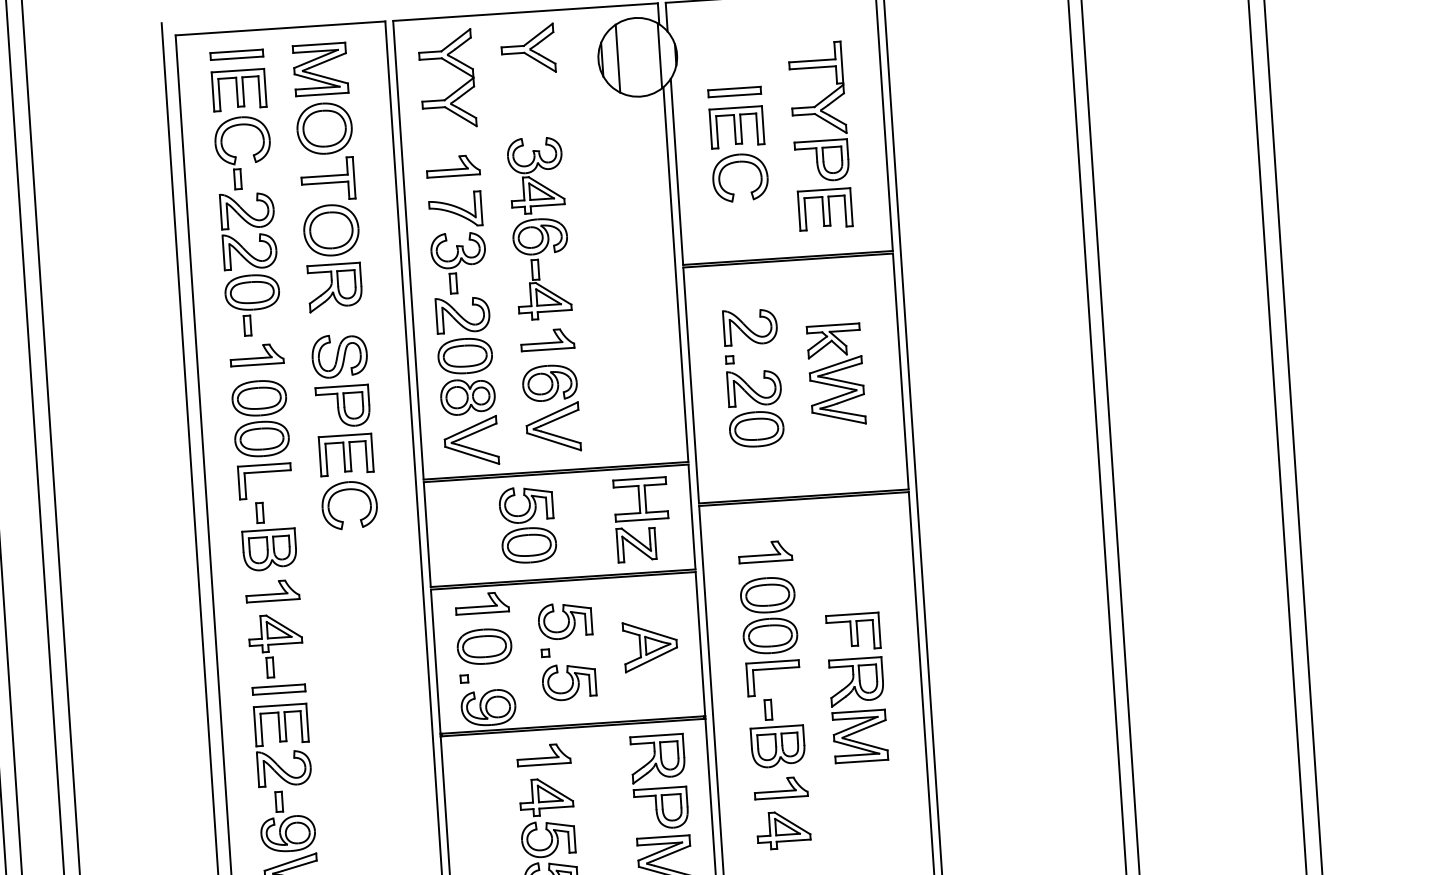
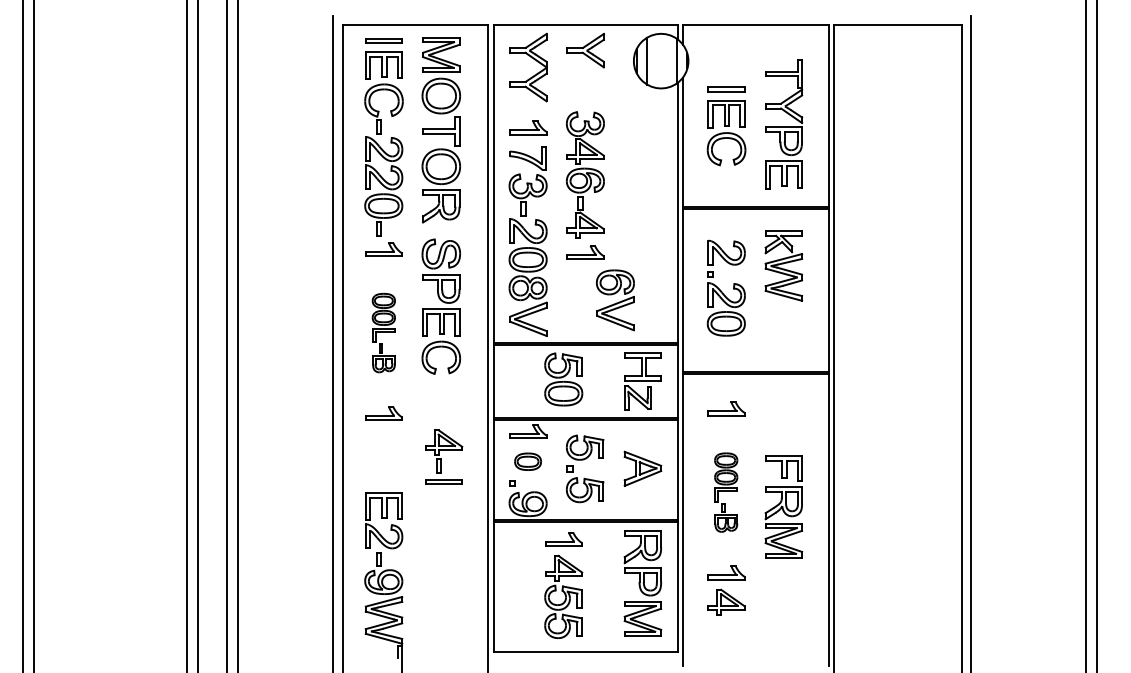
part: (835, 374) -> (783, 265), moved
part: (551, 409) -> (615, 300), moved
part: (264, 474) -> (383, 332), size x0.6
part: (483, 646) -> (527, 461), size x0.7
part: (277, 652) -> (444, 456), moved
part: (771, 672) -> (725, 492), size x0.6

